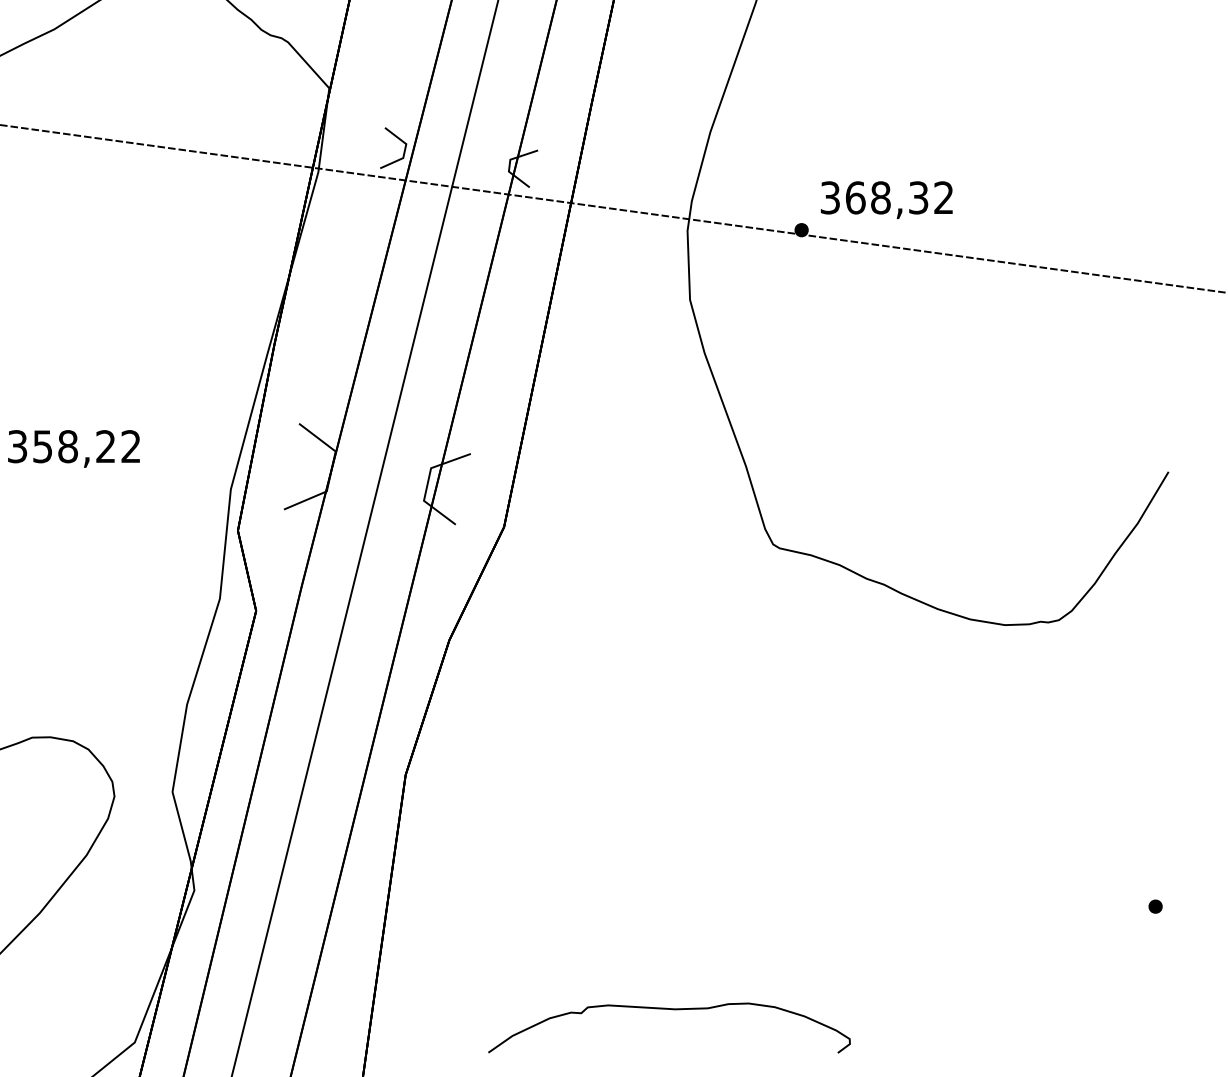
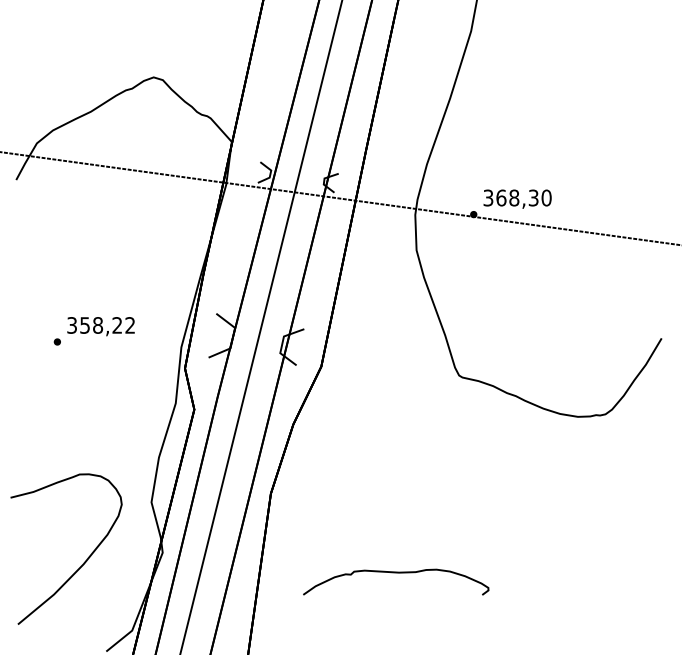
text: (943, 196) -> (546, 197), 368,32 -> 368,30
part: (1154, 905) -> (654, 560), removed
curve: (670, 1010) -> (396, 573), moved

